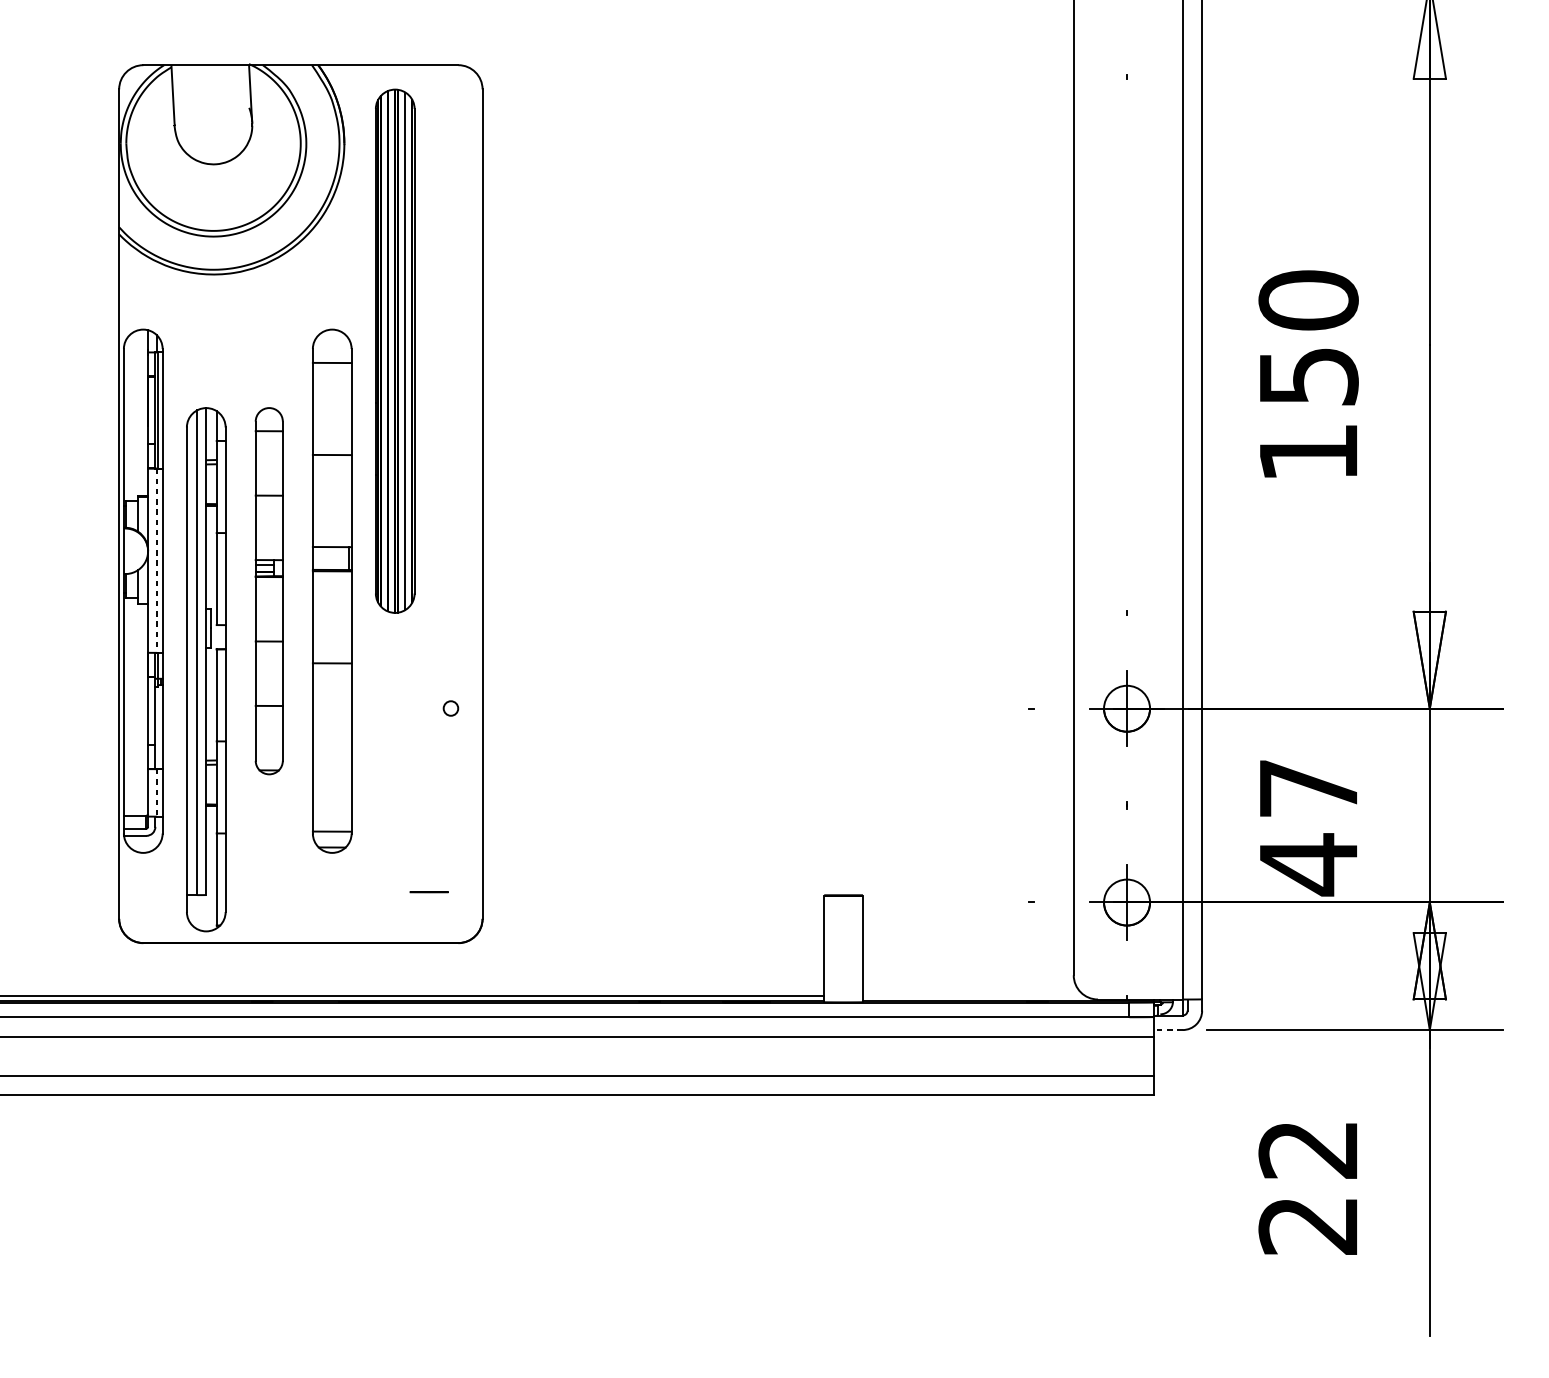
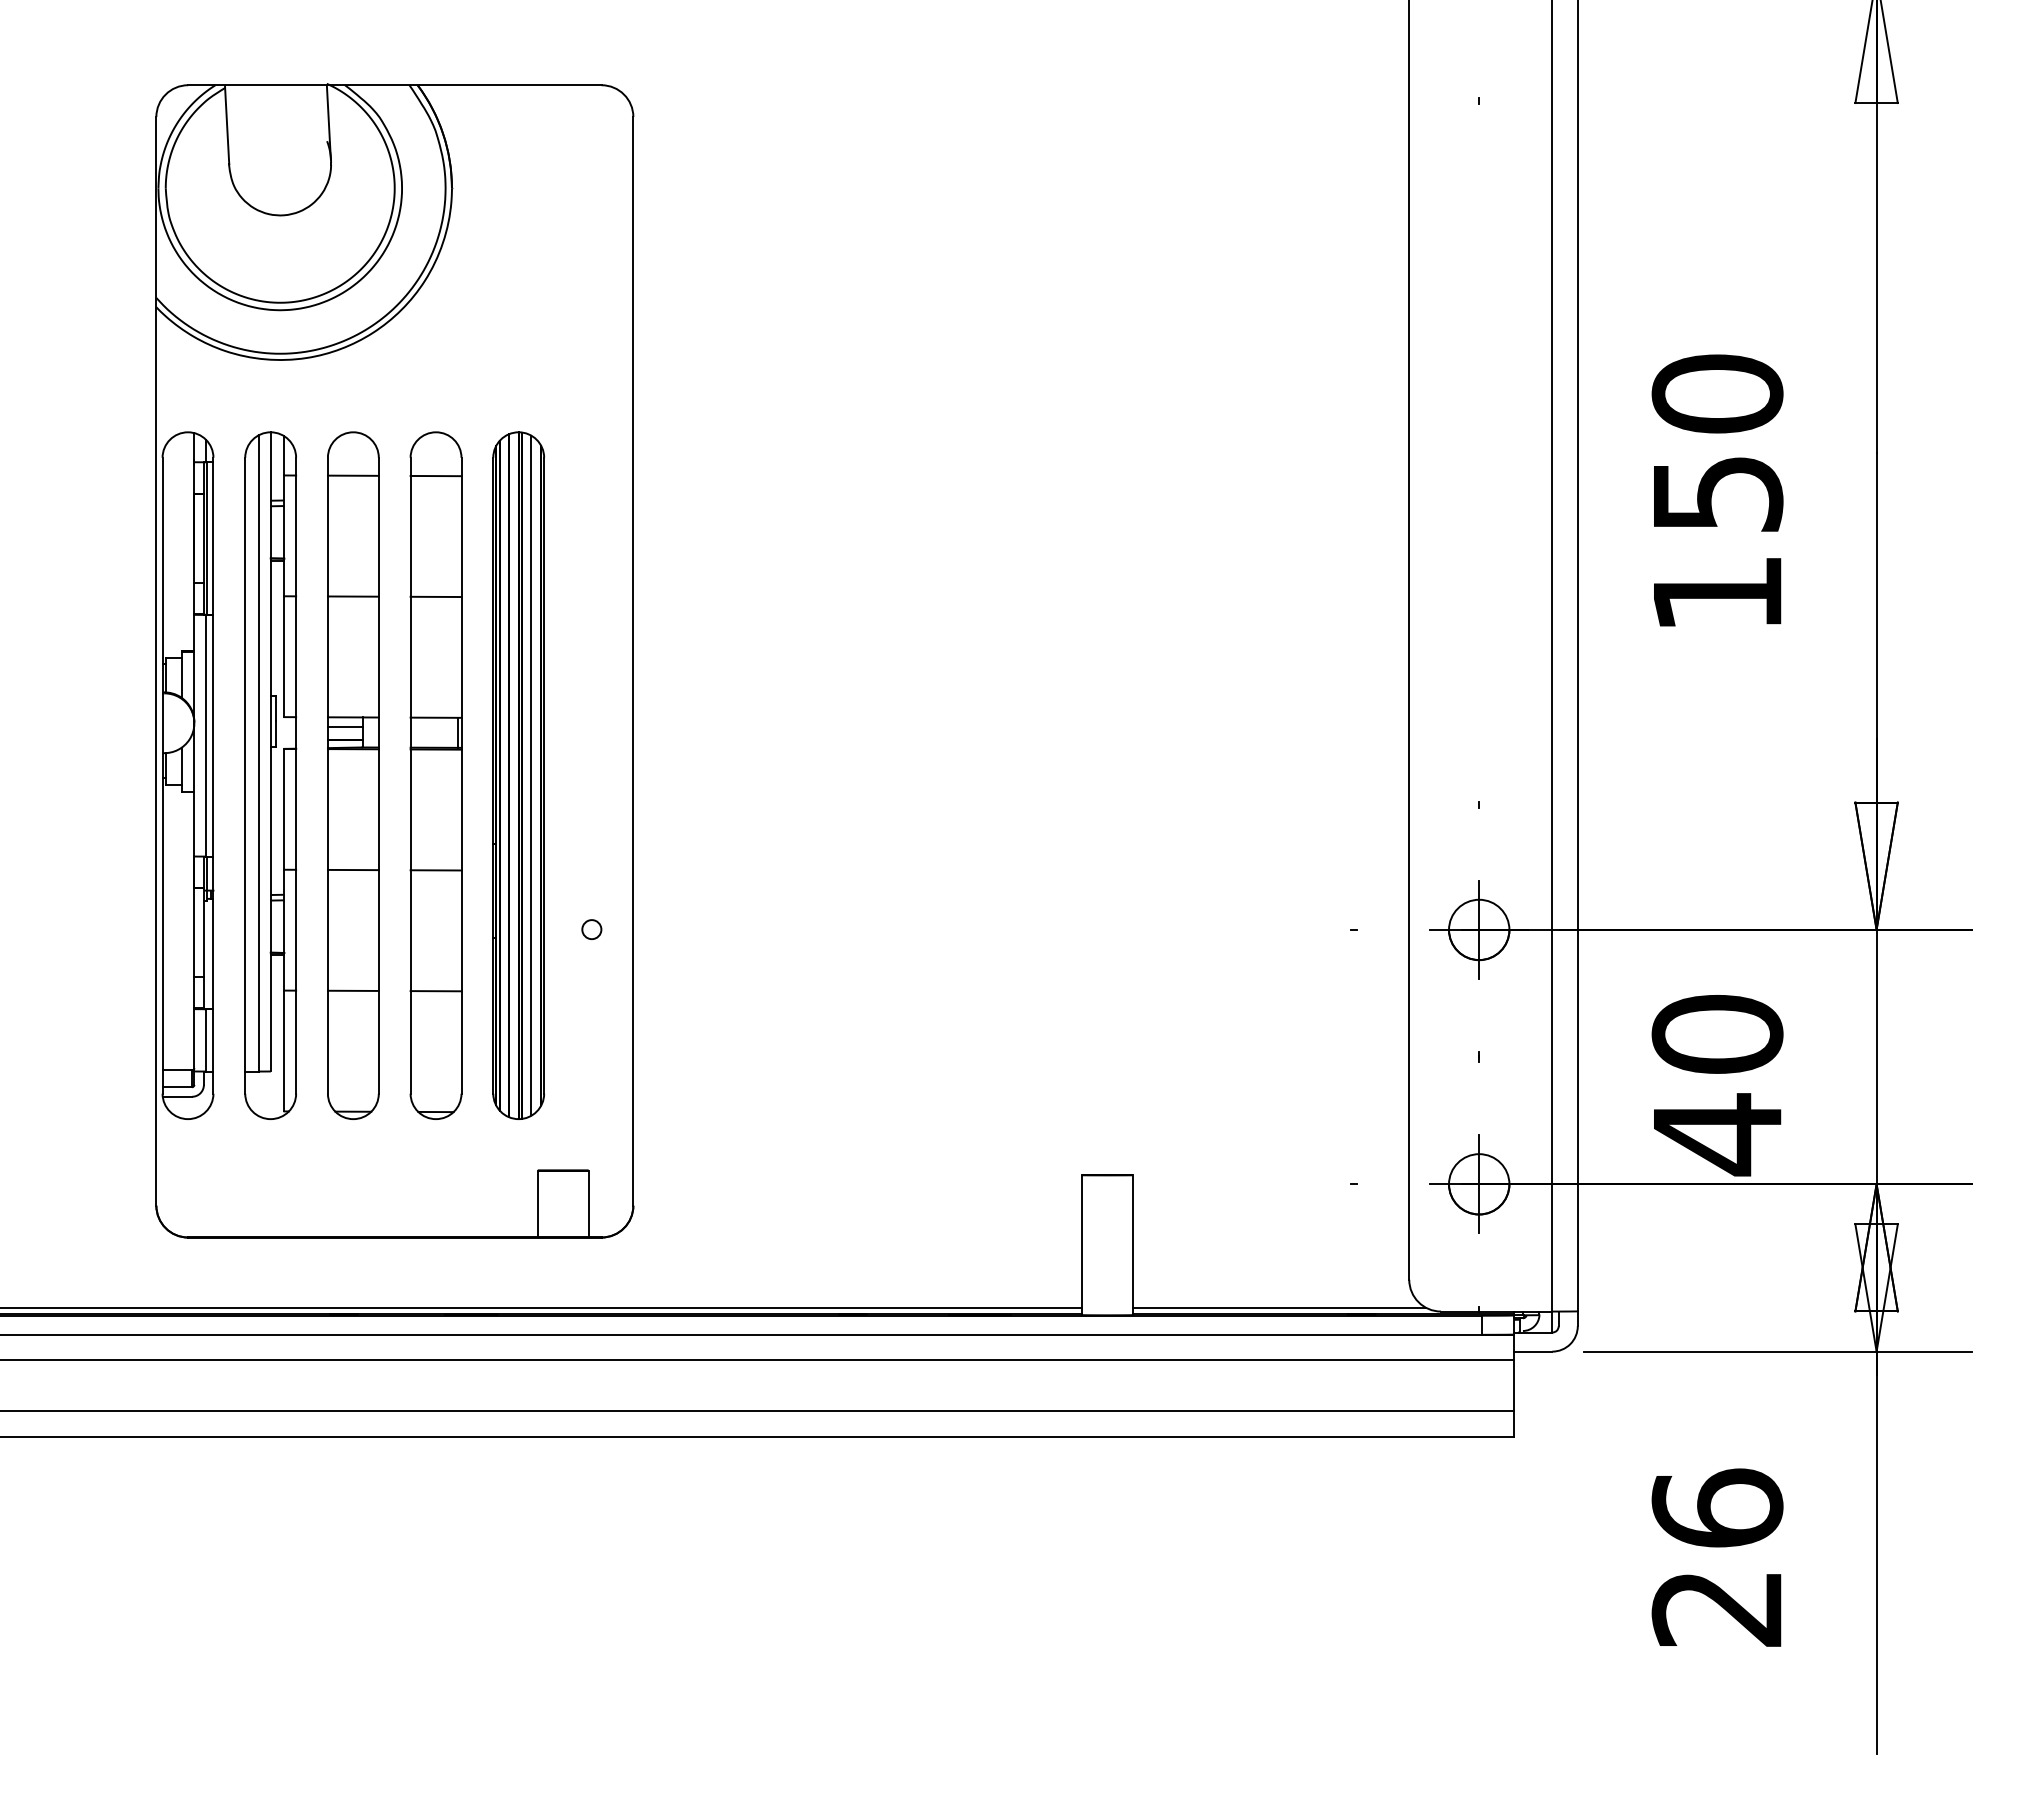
part: (395, 351) -> (518, 775), moved
line: (157, 560) -> (206, 735), dashed -> solid
part: (269, 591) -> (353, 775), size x1.43
part: (206, 669) -> (270, 775), moved
text: (1308, 788) -> (1717, 1034), 47 -> 40
line: (157, 792) -> (206, 1040), dashed -> solid
line: (331, 831) -> (435, 991), moved
line: (409, 917) -> (537, 1203), added
line: (448, 917) -> (588, 1203), added
line: (974, 996) -> (1278, 1307), added
line: (1167, 1029) -> (1532, 1351), dashed -> solid
text: (1308, 1148) -> (1717, 1507), 22 -> 26

